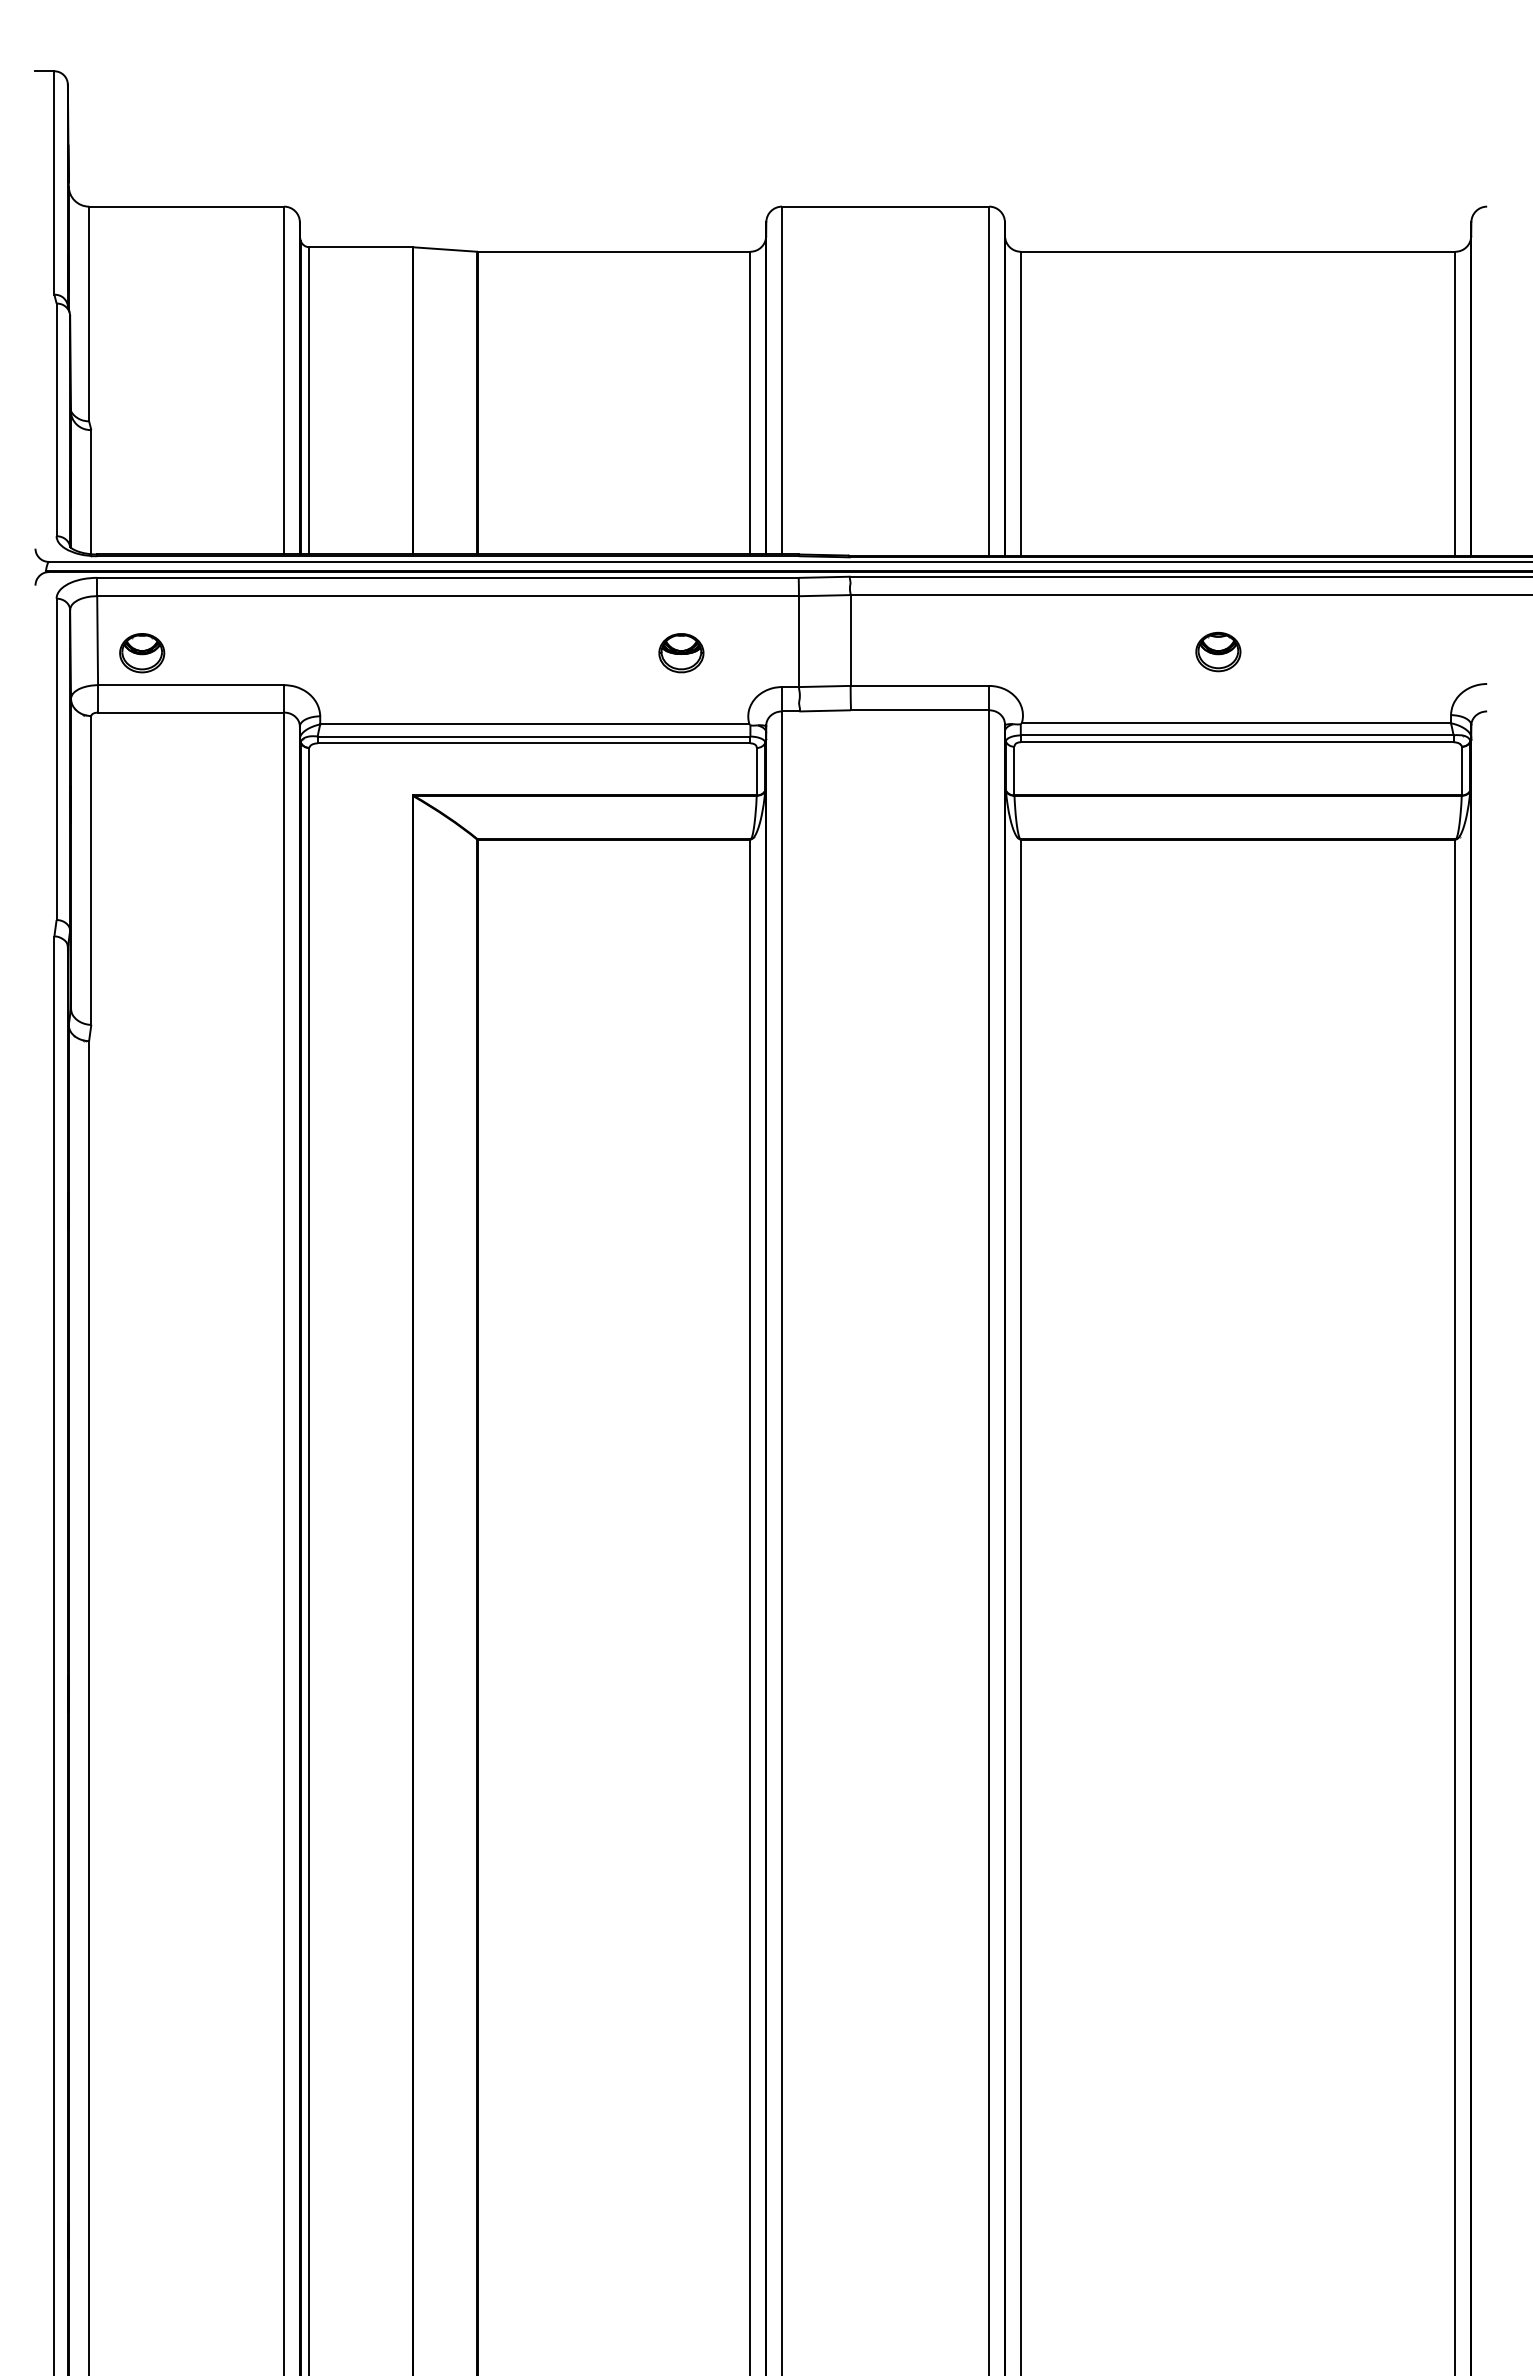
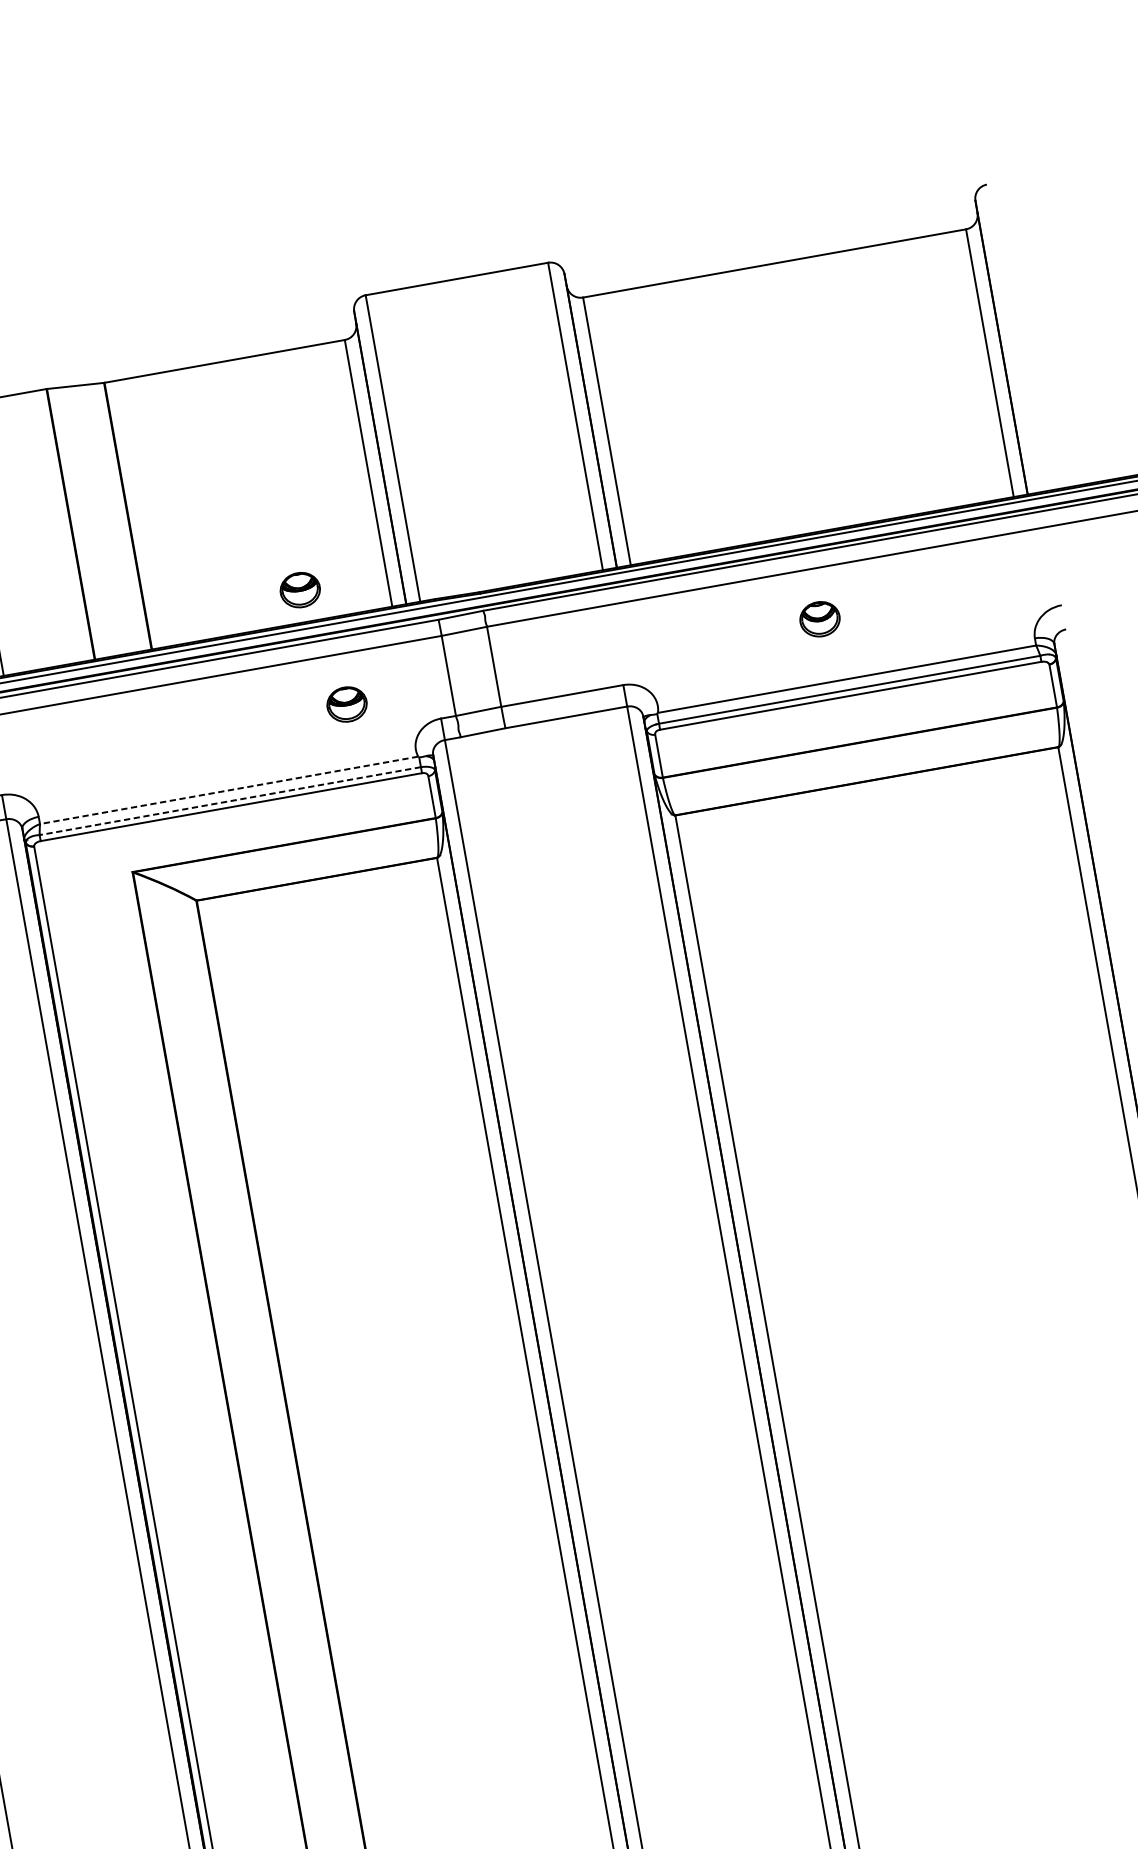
part: (652, 518) -> (300, 590), added
line: (534, 724) -> (228, 790), solid -> dashed
line: (533, 736) -> (229, 801), solid -> dashed

